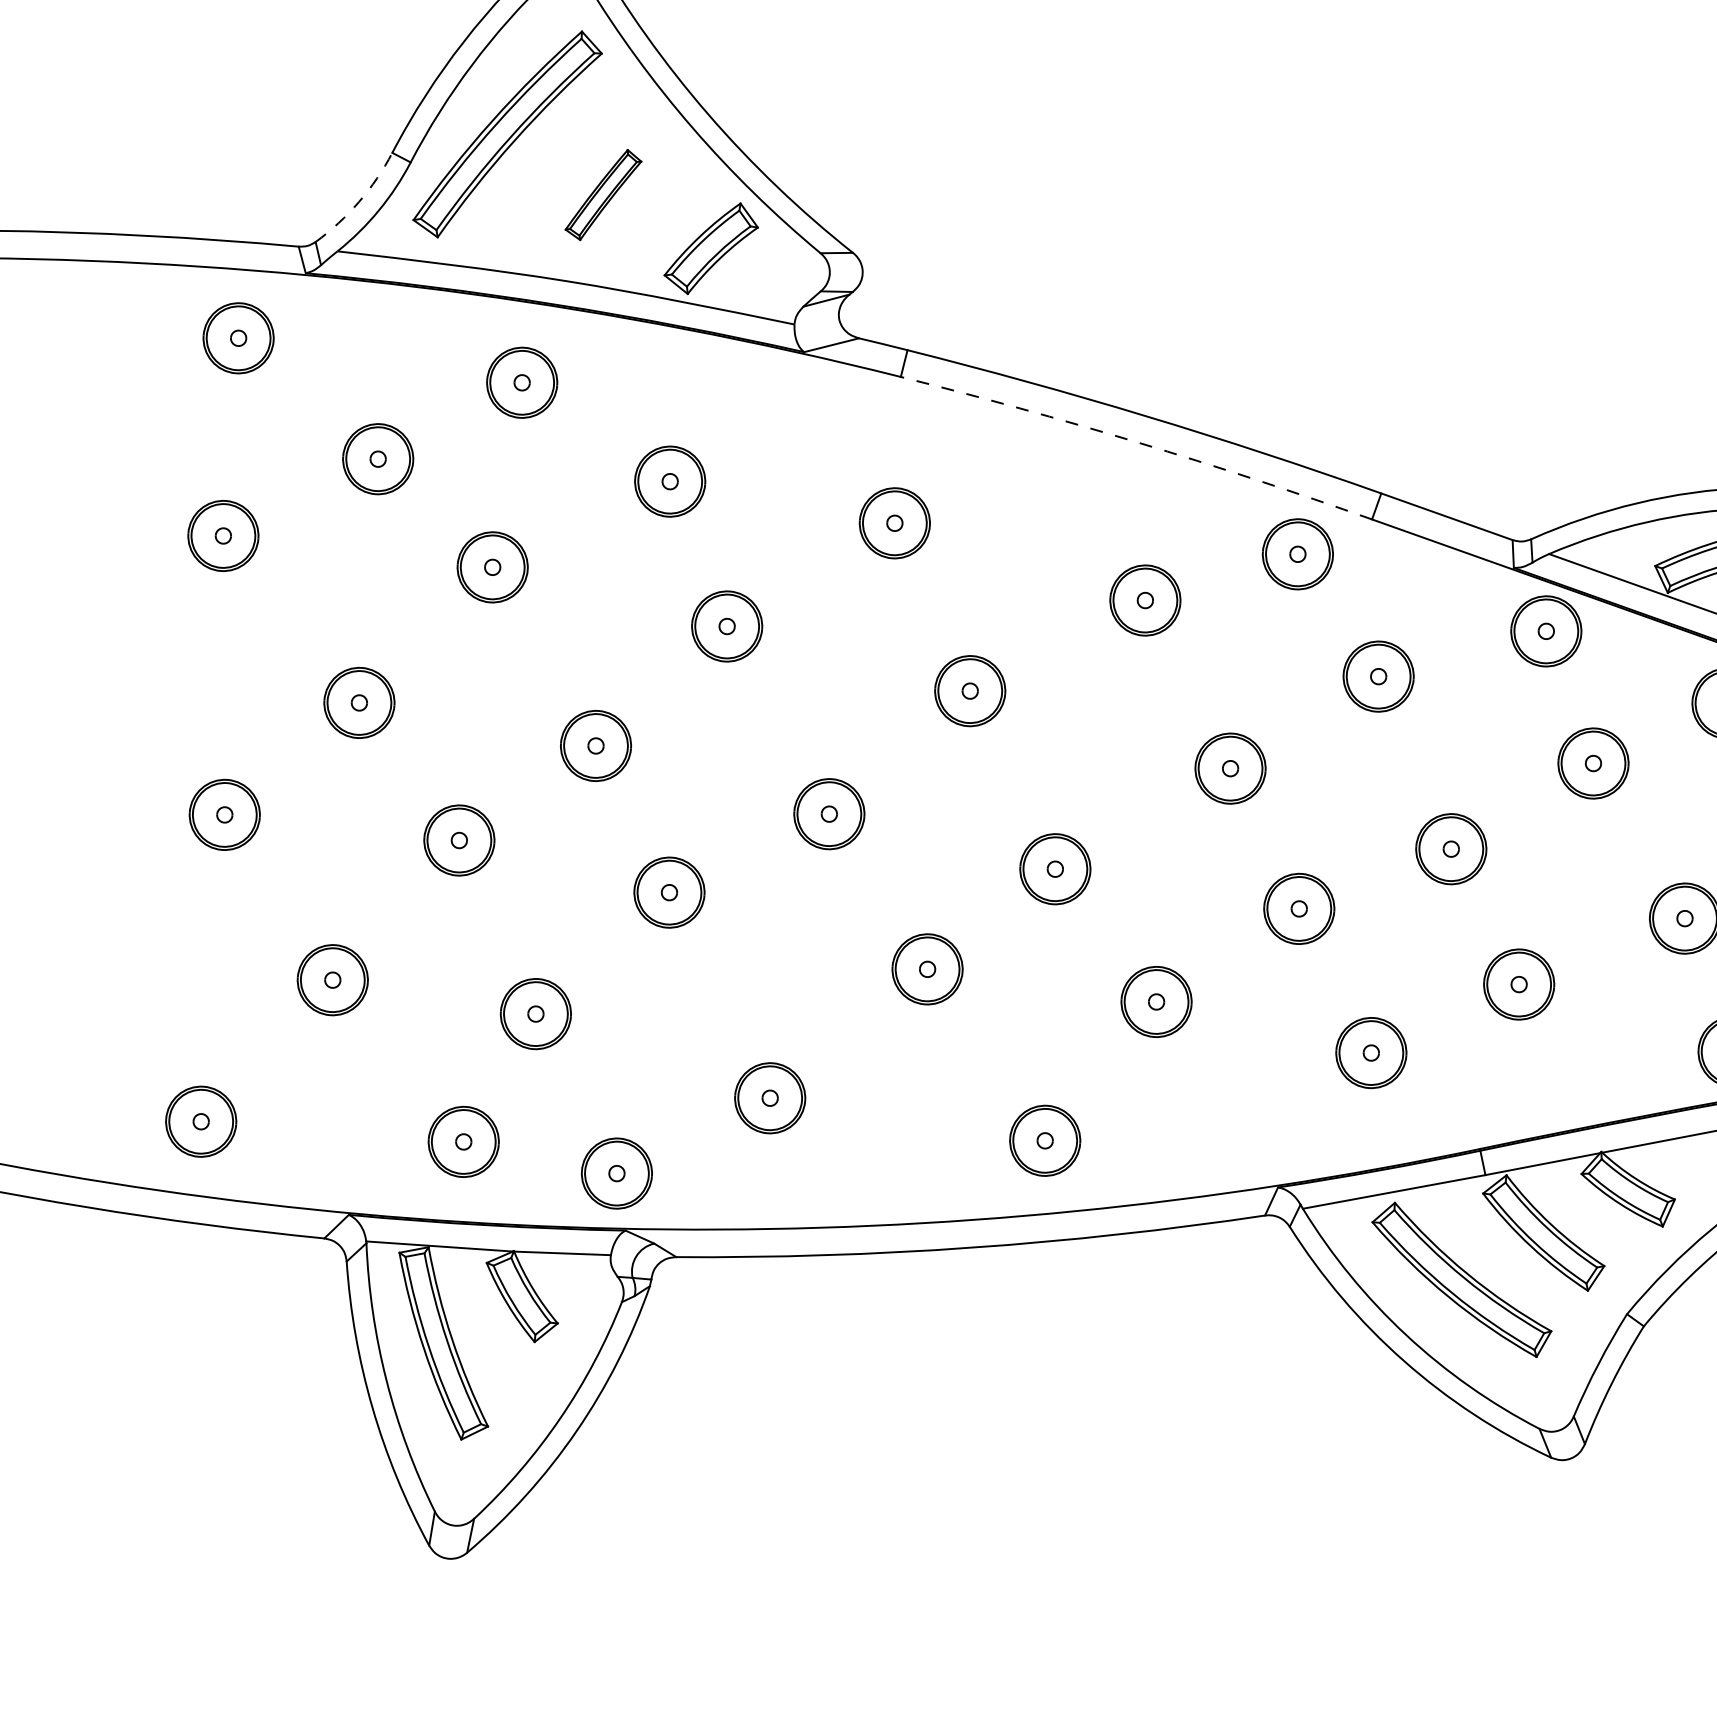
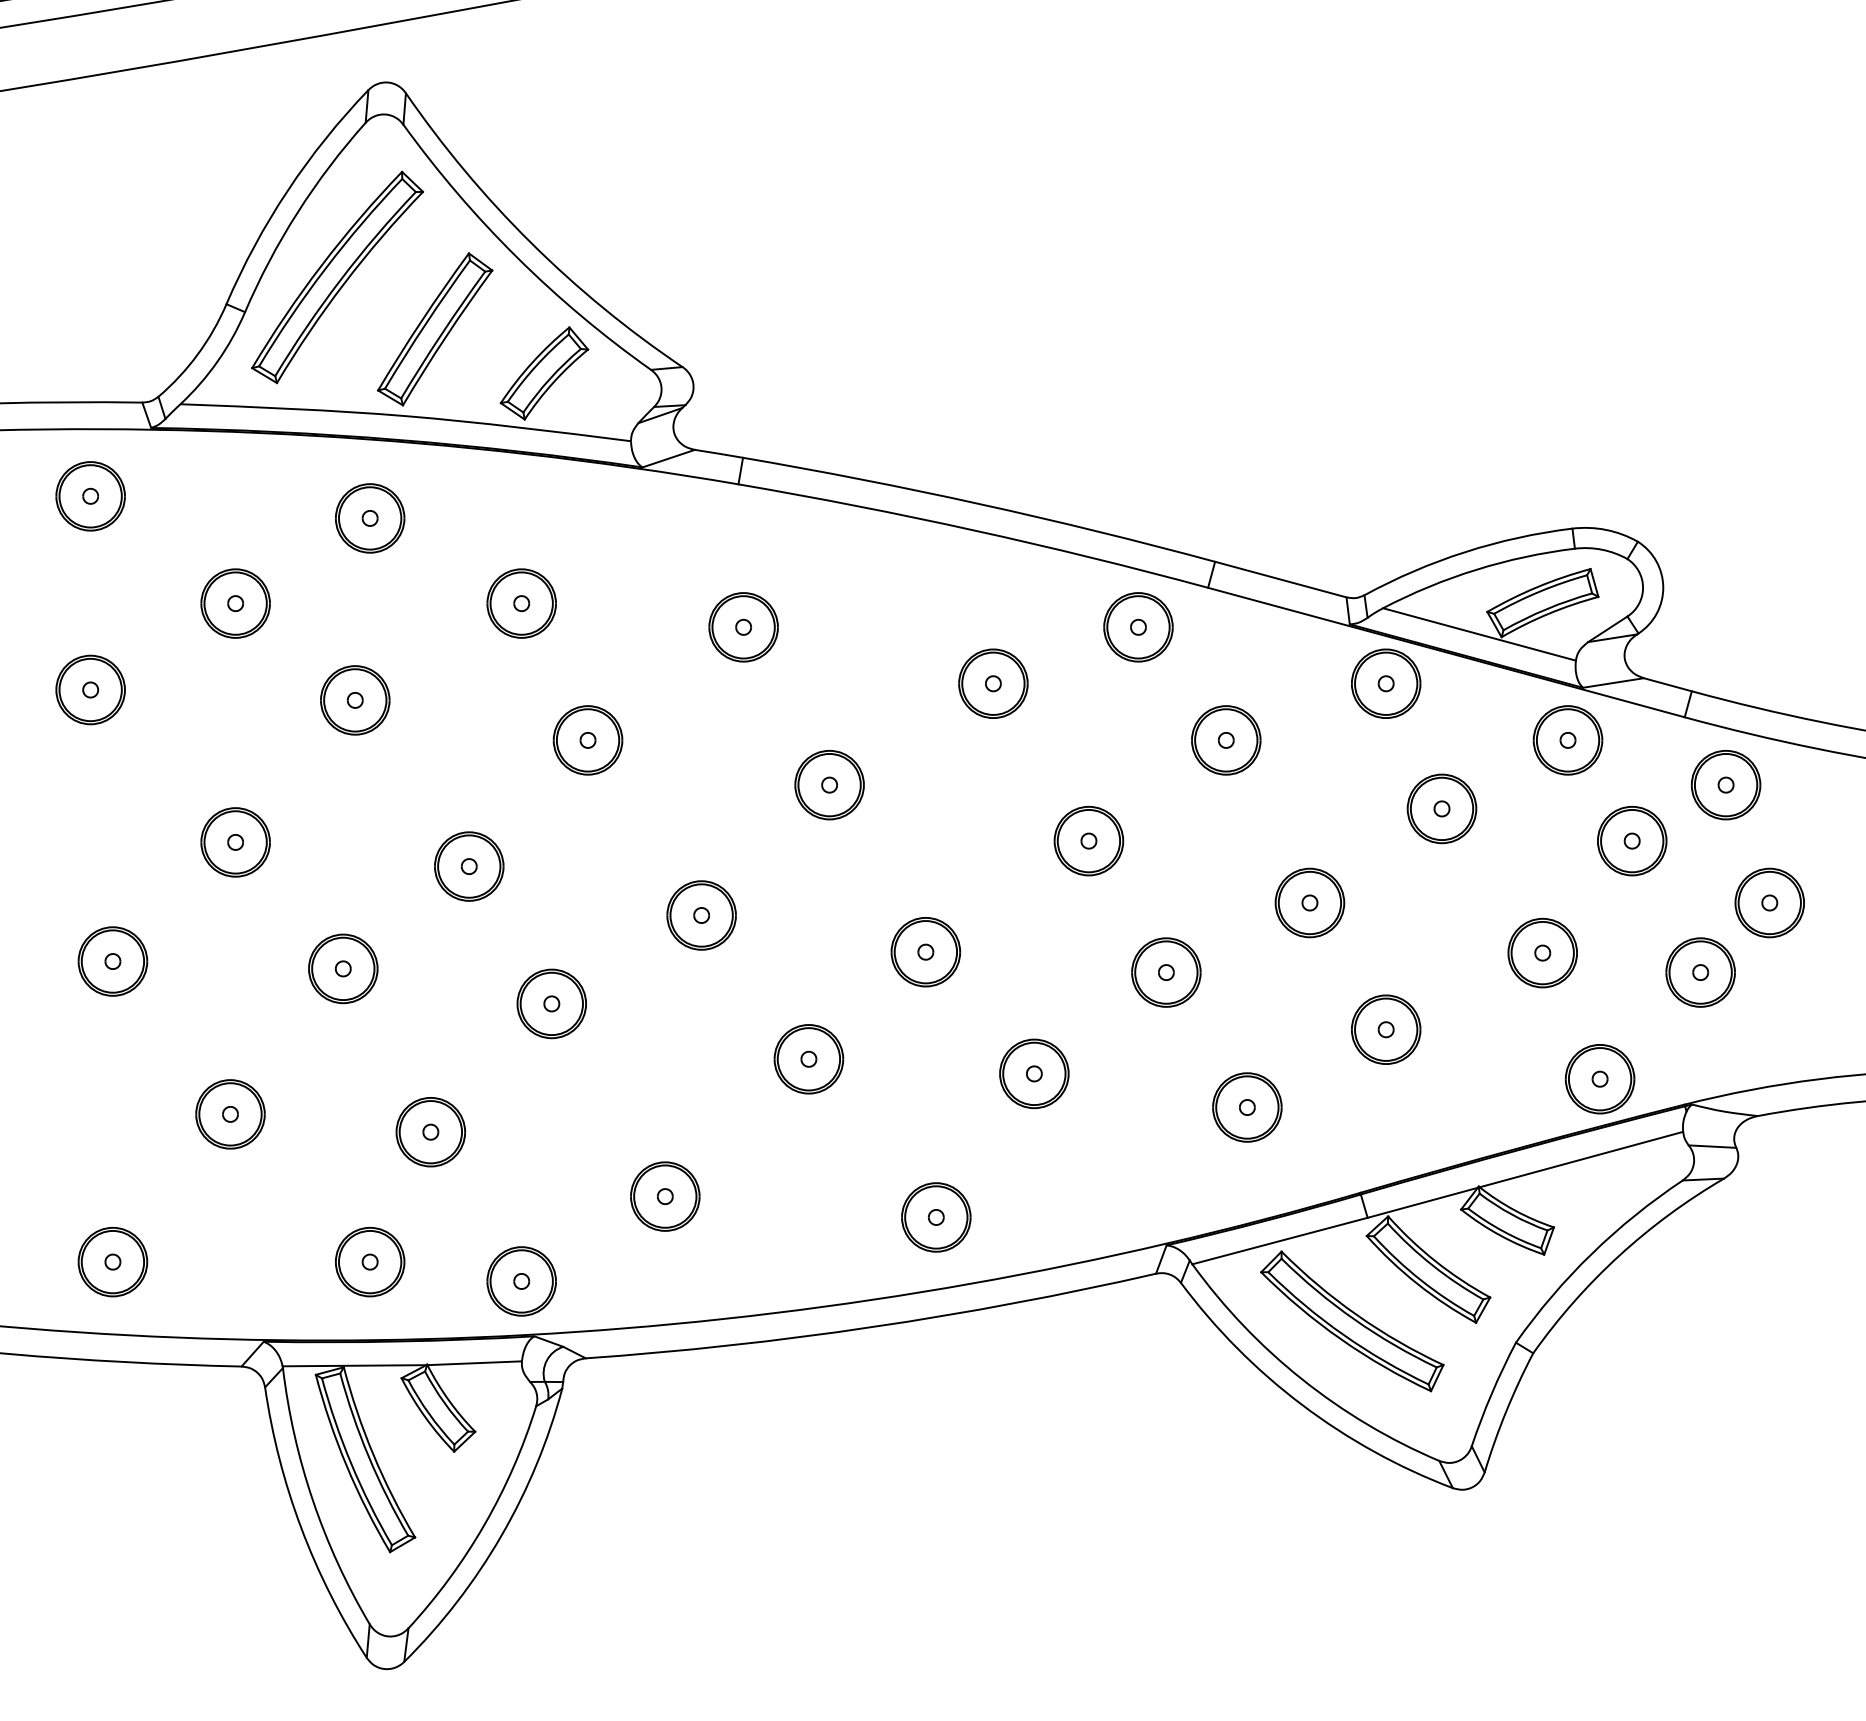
part: (603, 195) -> (435, 329), size x1.67
arc: (358, 201) -> (197, 354), dashed -> solid
arc: (1138, 442) -> (974, 530), dashed -> solid

